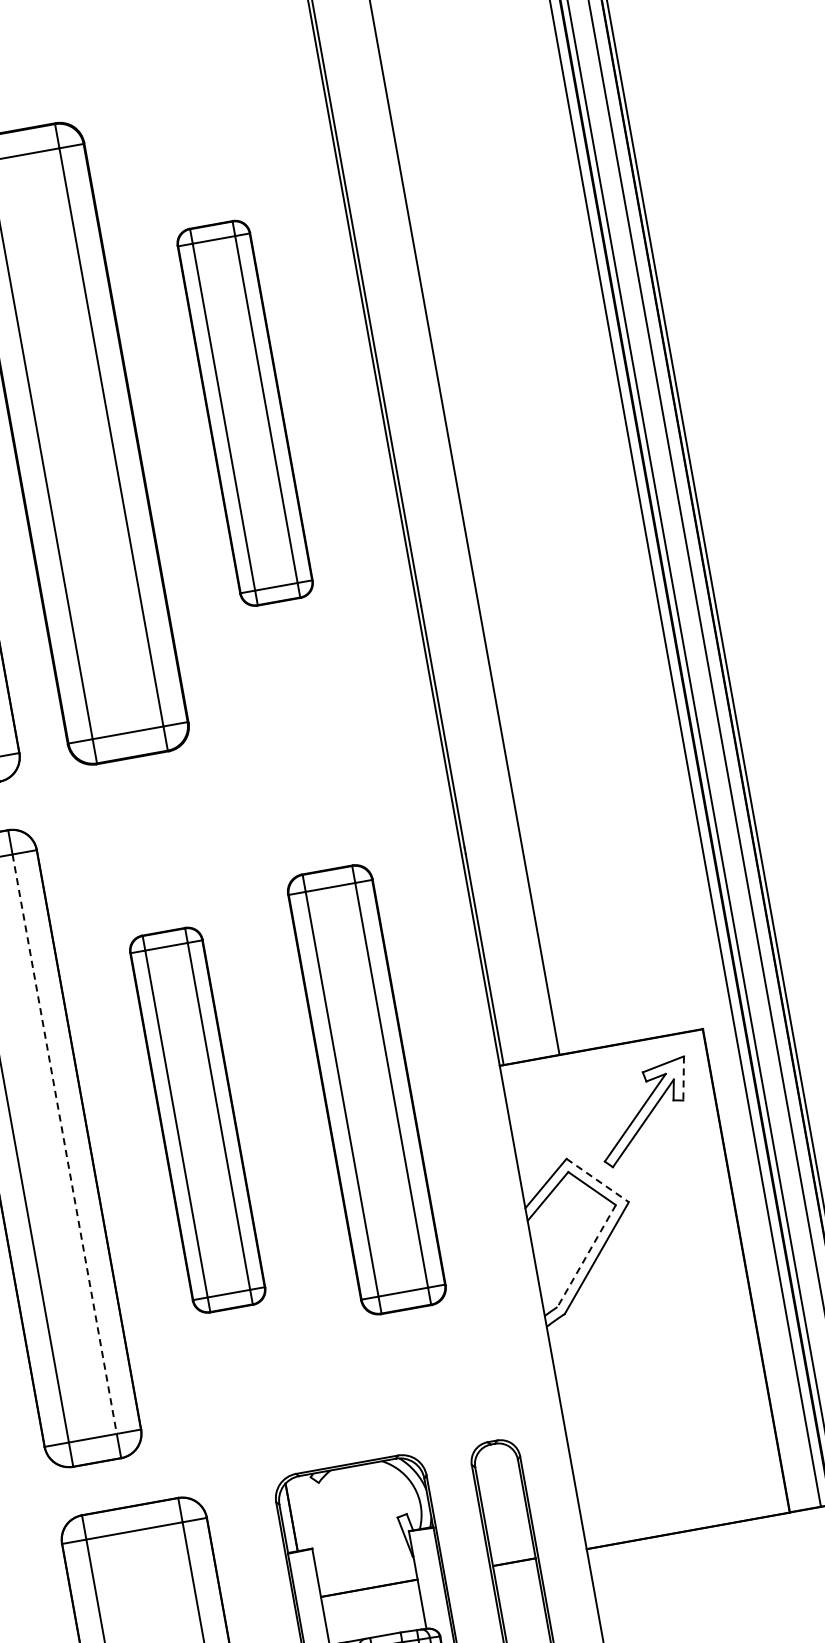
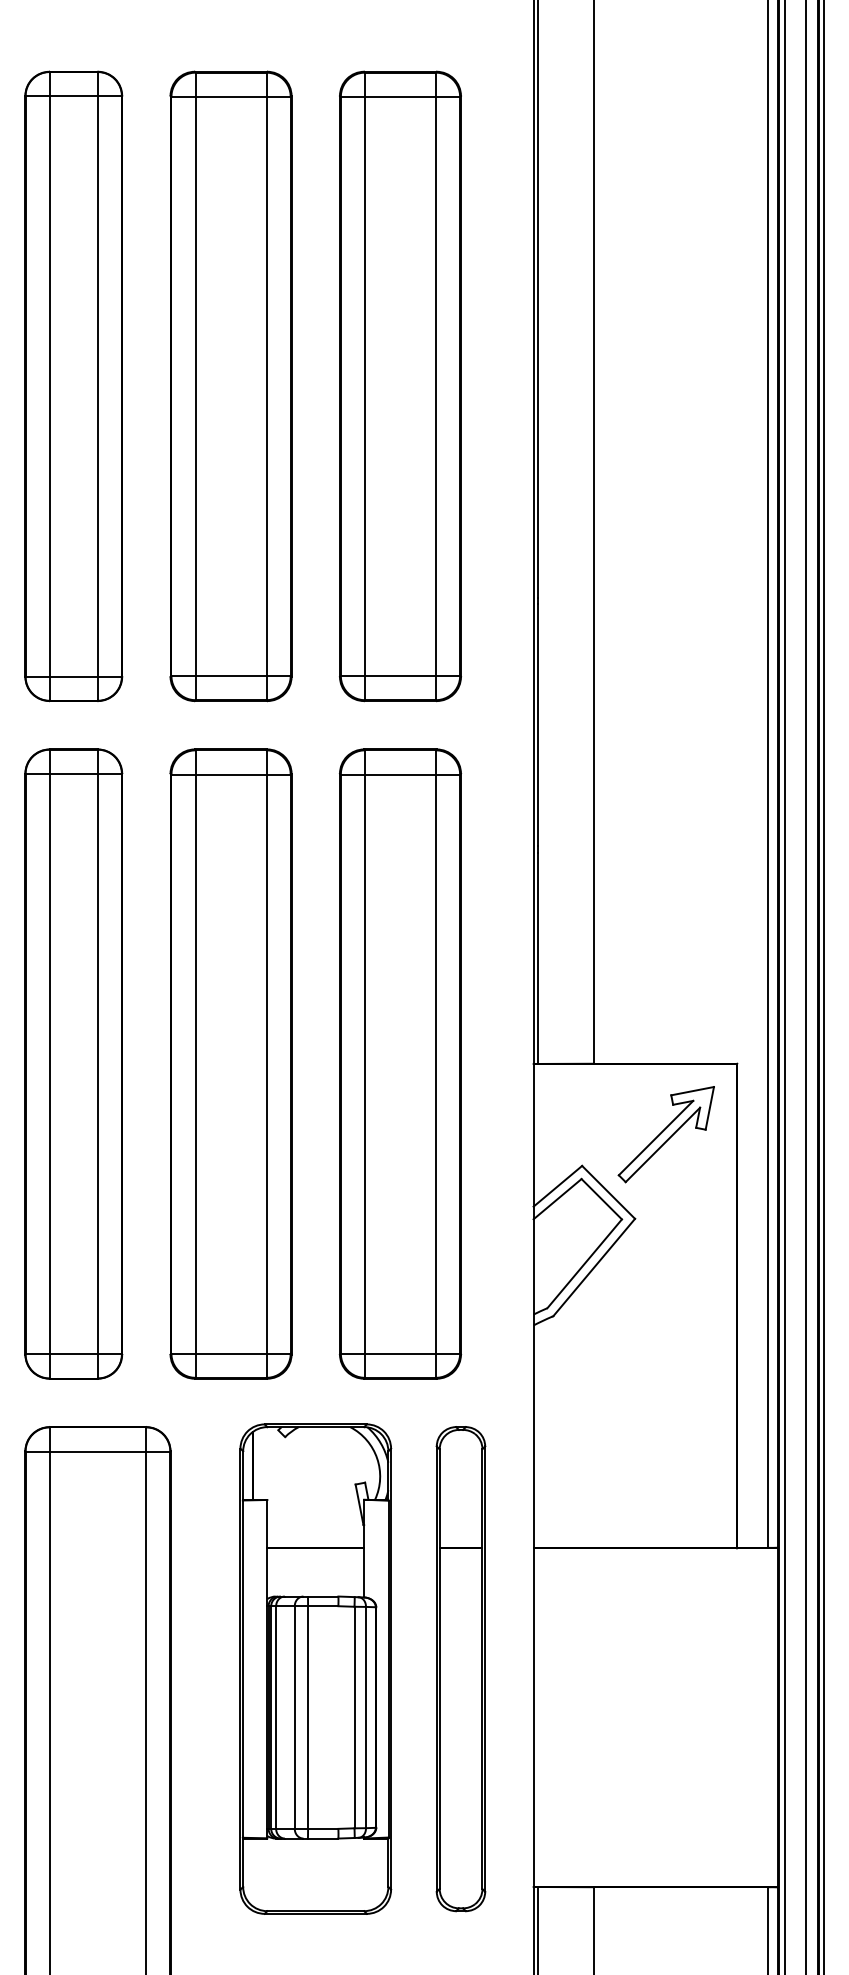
part: (245, 413) -> (400, 386), size x1.67
line: (683, 1078) -> (709, 1108), dashed -> solid
part: (366, 1089) -> (400, 1063), size x1.43
part: (197, 1119) -> (230, 1063), size x1.67
line: (64, 1144) -> (97, 1064), dashed -> solid
line: (597, 1180) -> (608, 1192), dashed -> solid
line: (586, 1255) -> (584, 1263), dashed -> solid

